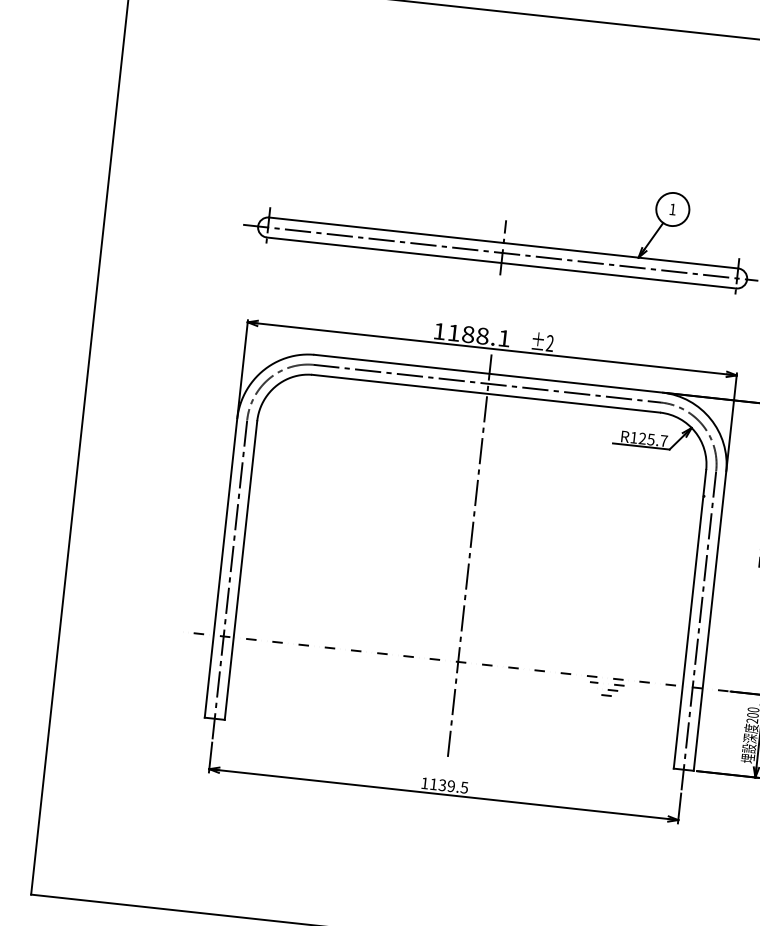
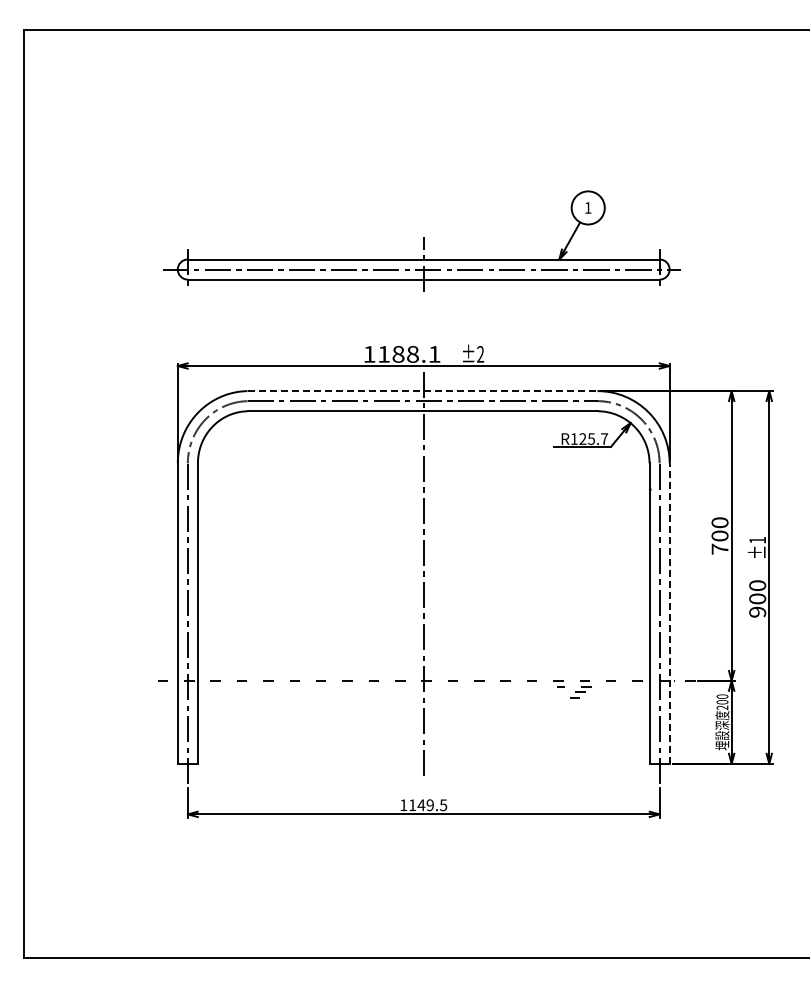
line: (489, 374) -> (423, 391), solid -> dashed
line: (709, 620) -> (669, 612), solid -> dashed
text: (442, 785) -> (421, 805), 1139.5 -> 1149.5

